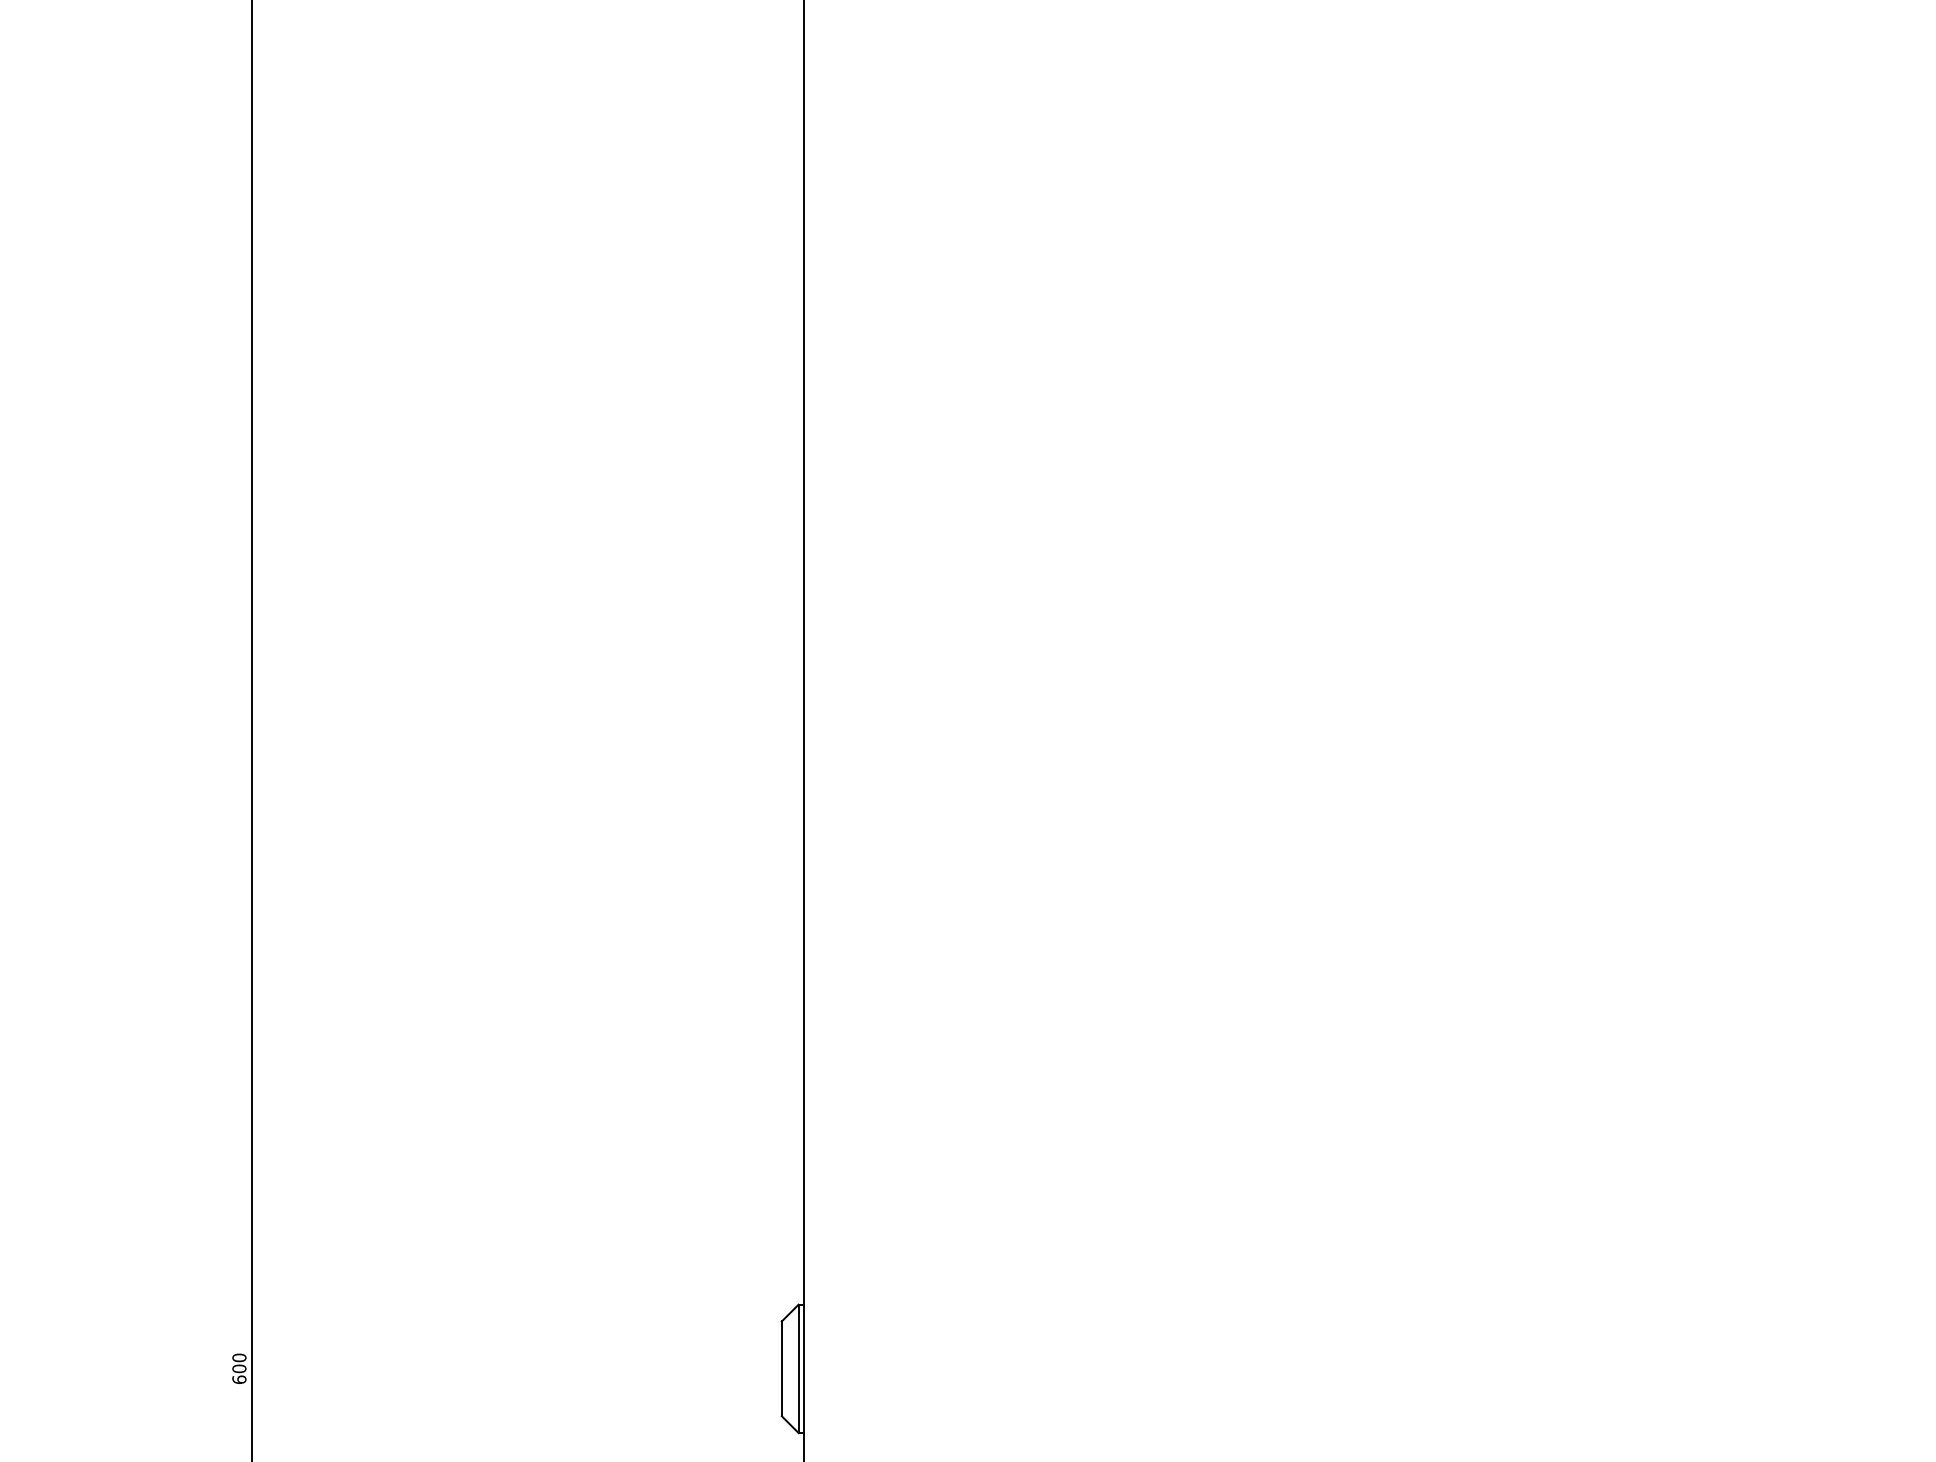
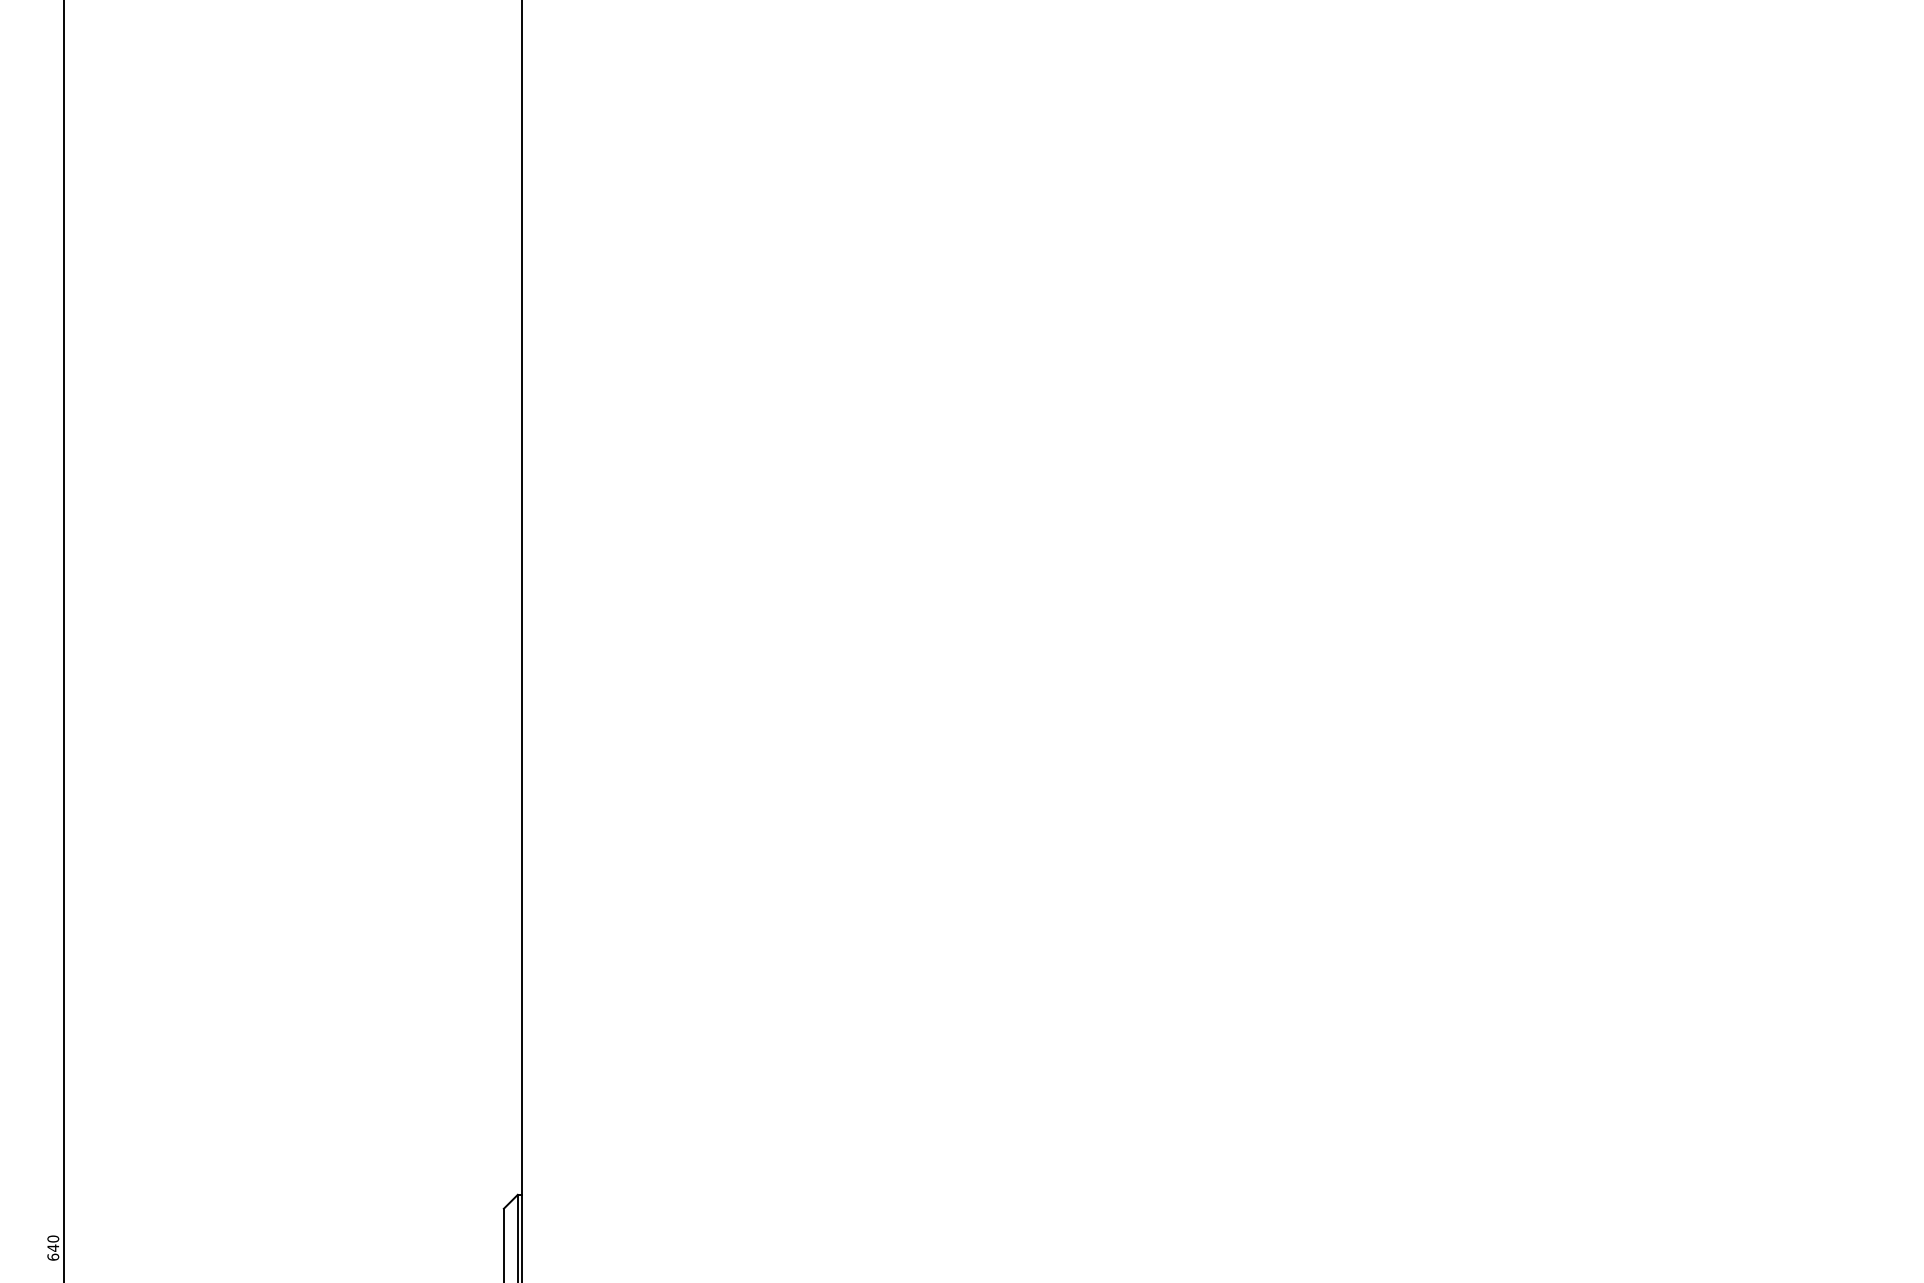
text: (239, 1368) -> (53, 1247), 600 -> 640

